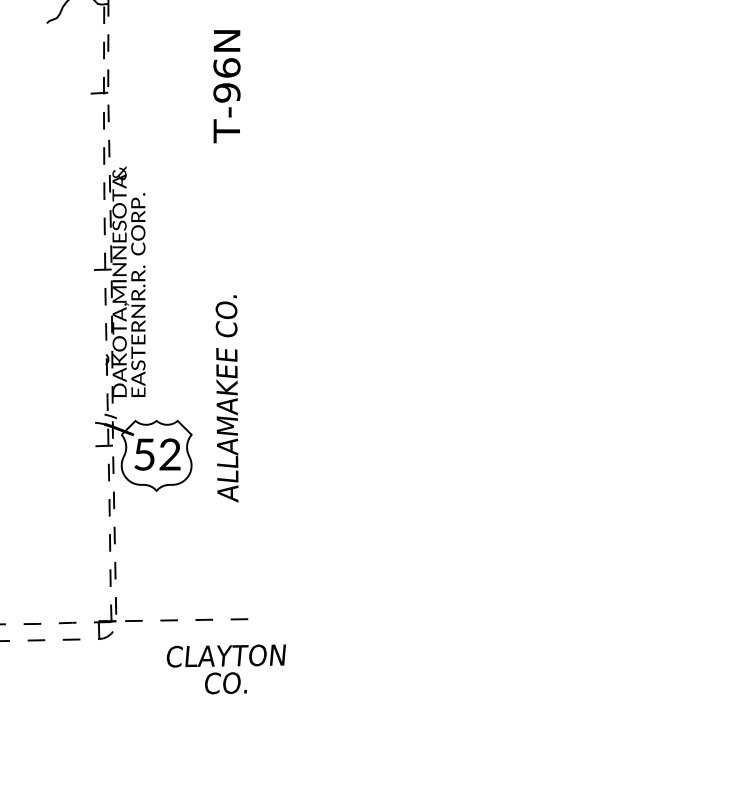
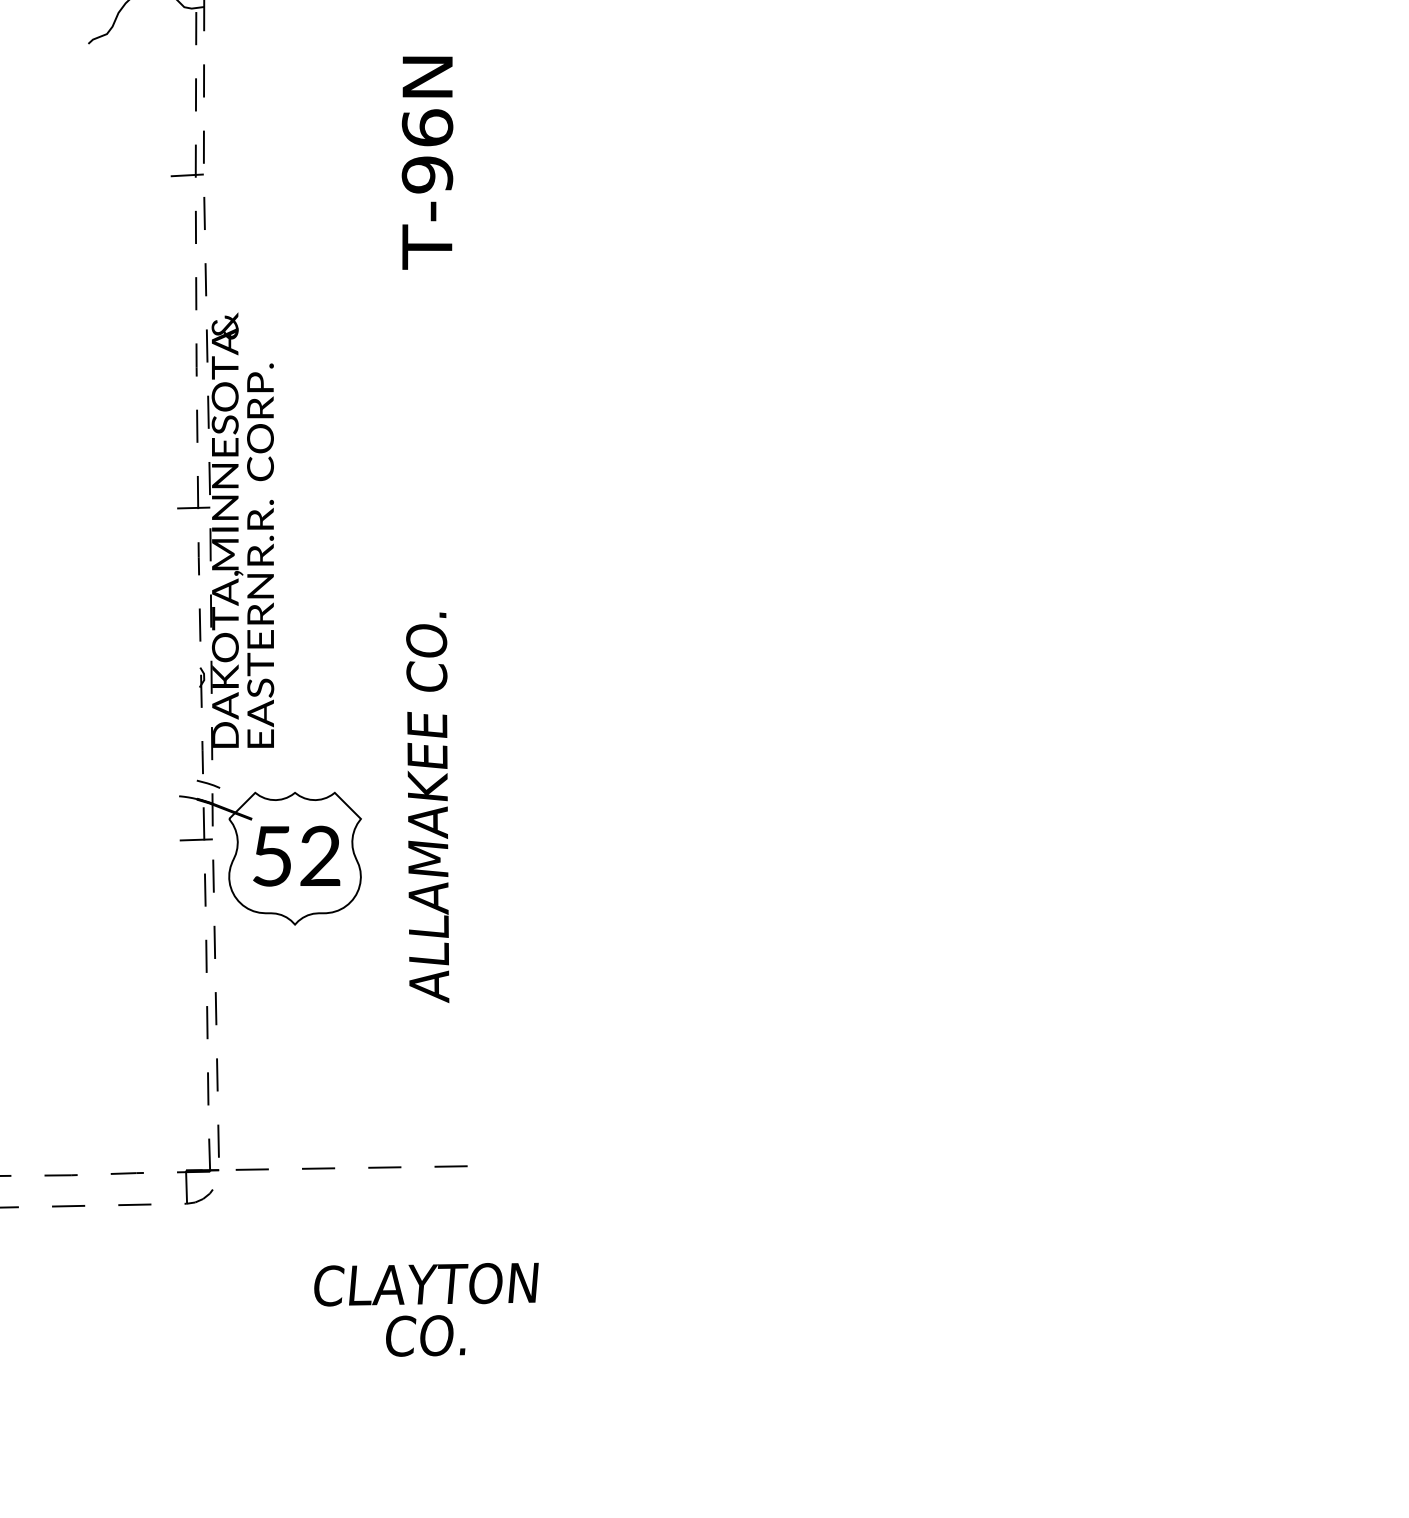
text: (226, 398) -> (426, 807), moved
text: (225, 669) -> (424, 1310), moved

